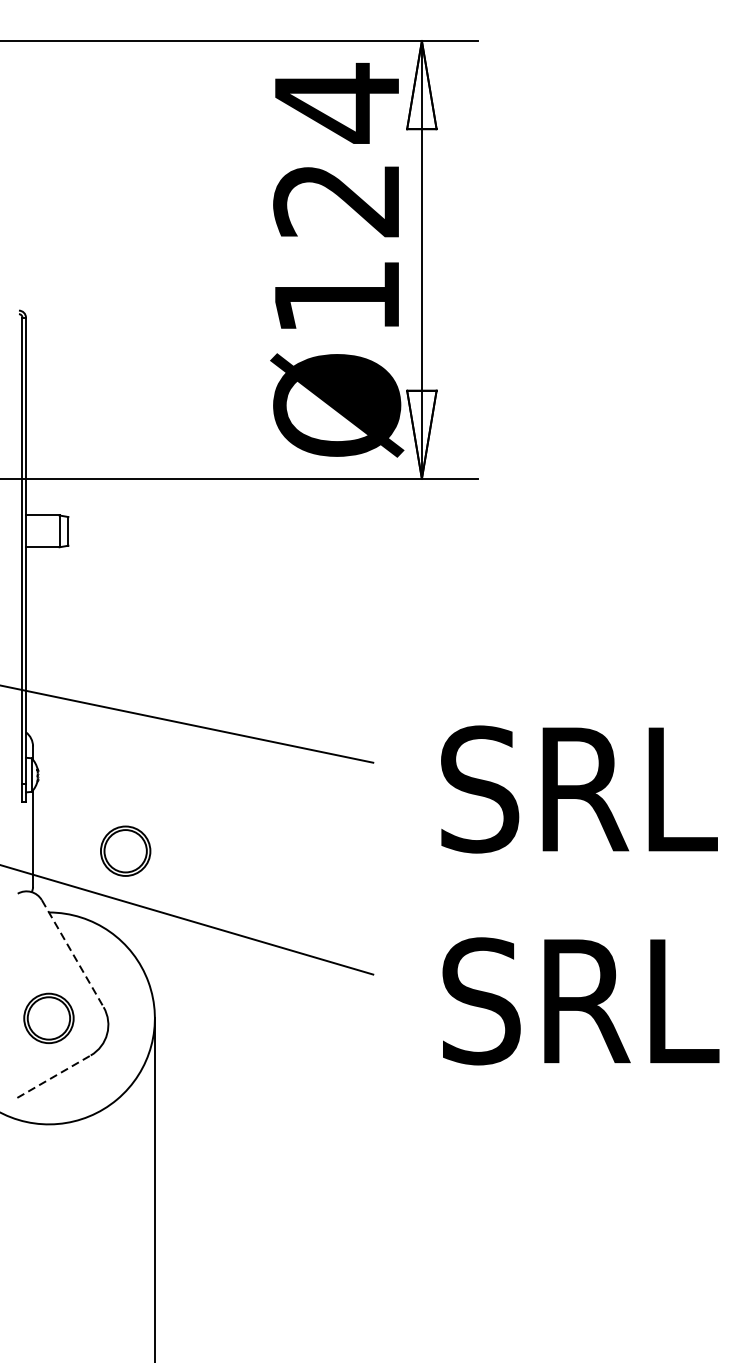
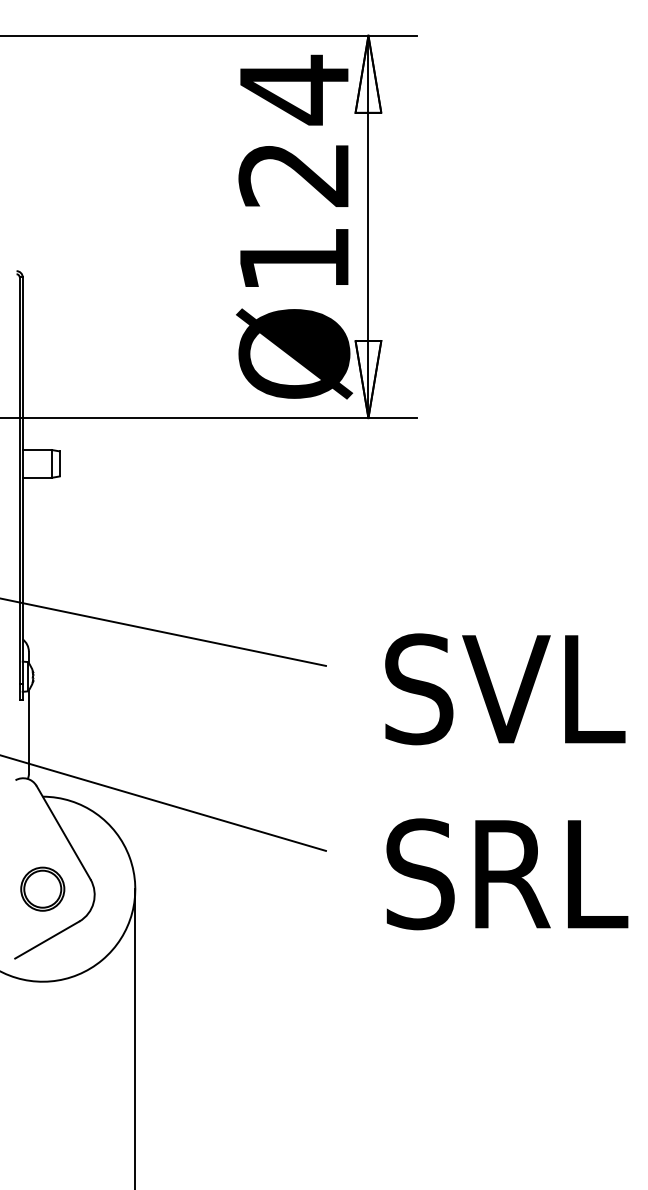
text: (623, 789) -> (544, 689), SRL -> SVL
part: (125, 850) -> (109, 742), removed
line: (72, 953) -> (63, 832), dashed -> solid
line: (54, 1076) -> (47, 939), dashed -> solid

